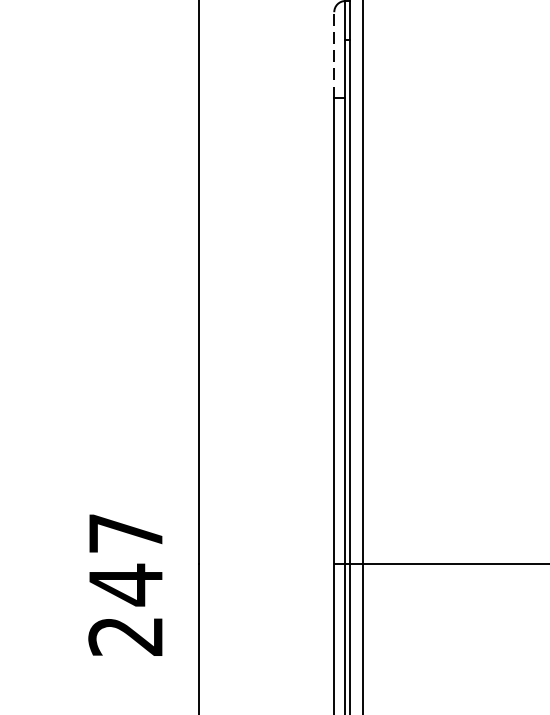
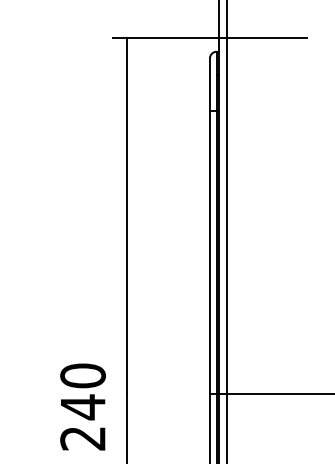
line: (333, 54) -> (209, 84), dashed -> solid
text: (124, 532) -> (82, 375), 247 -> 240

